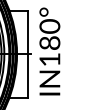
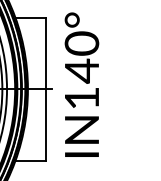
text: (49, 42) -> (81, 69), IN180° -> IN140°

